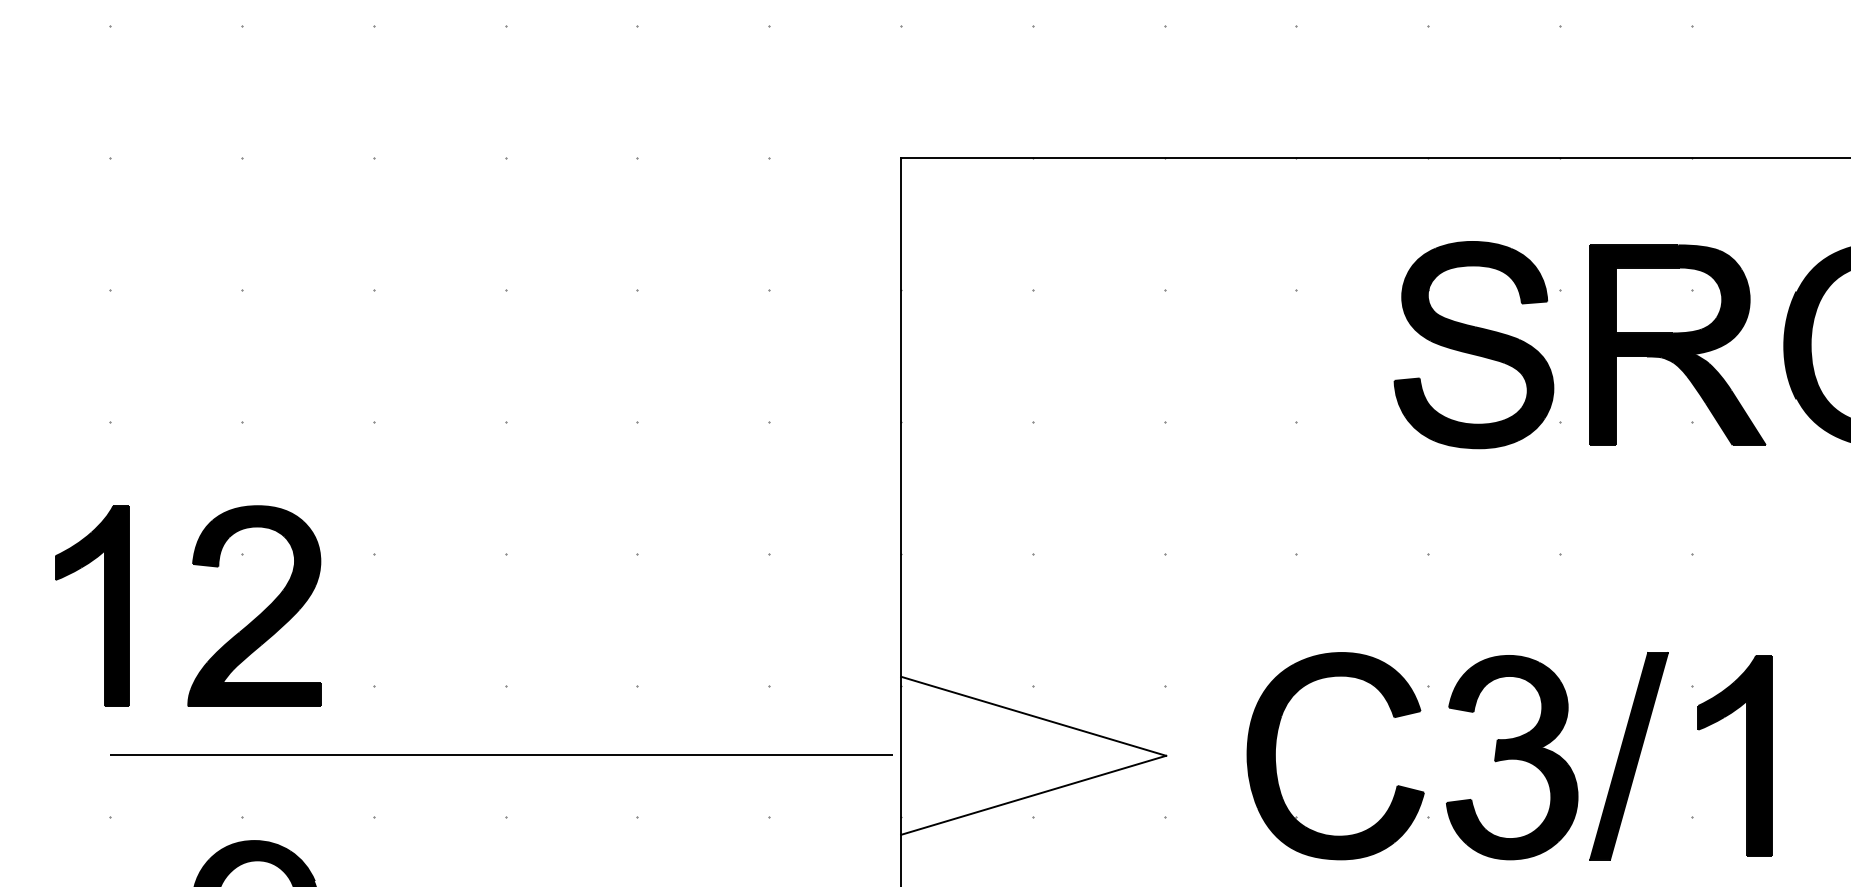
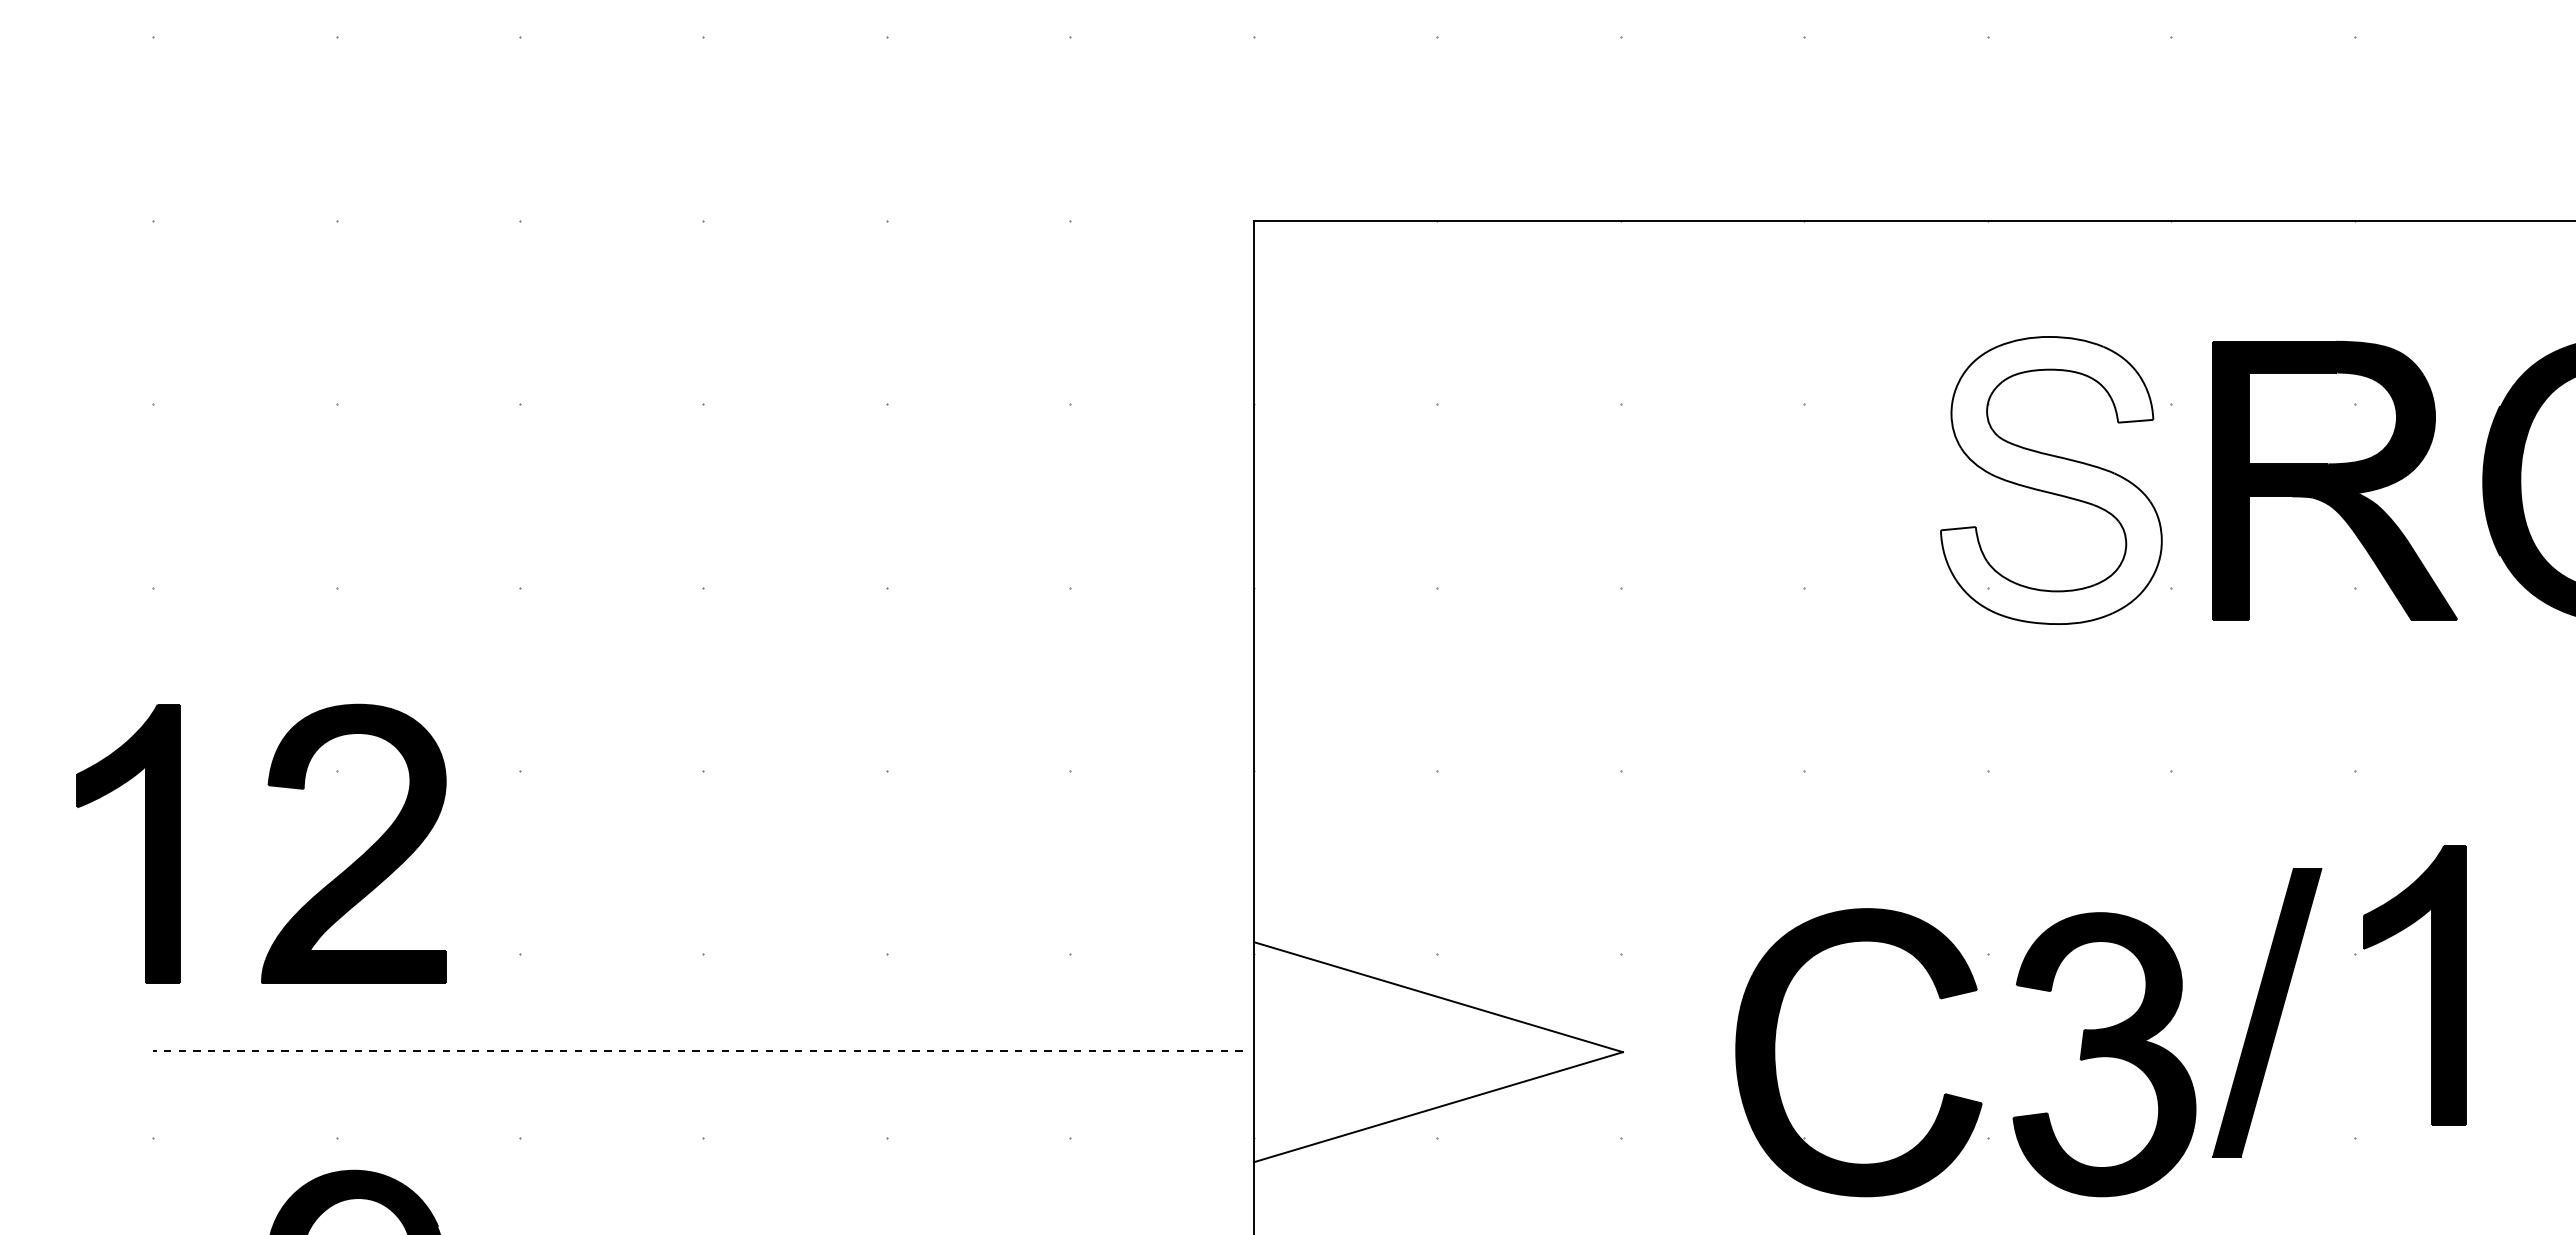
fill: (1473, 345) -> (2050, 480), removed
line: (501, 754) -> (697, 1050), solid -> dashed
part: (1629, 756) -> (2267, 1012), moved
part: (1747, 756) -> (2431, 985), moved

